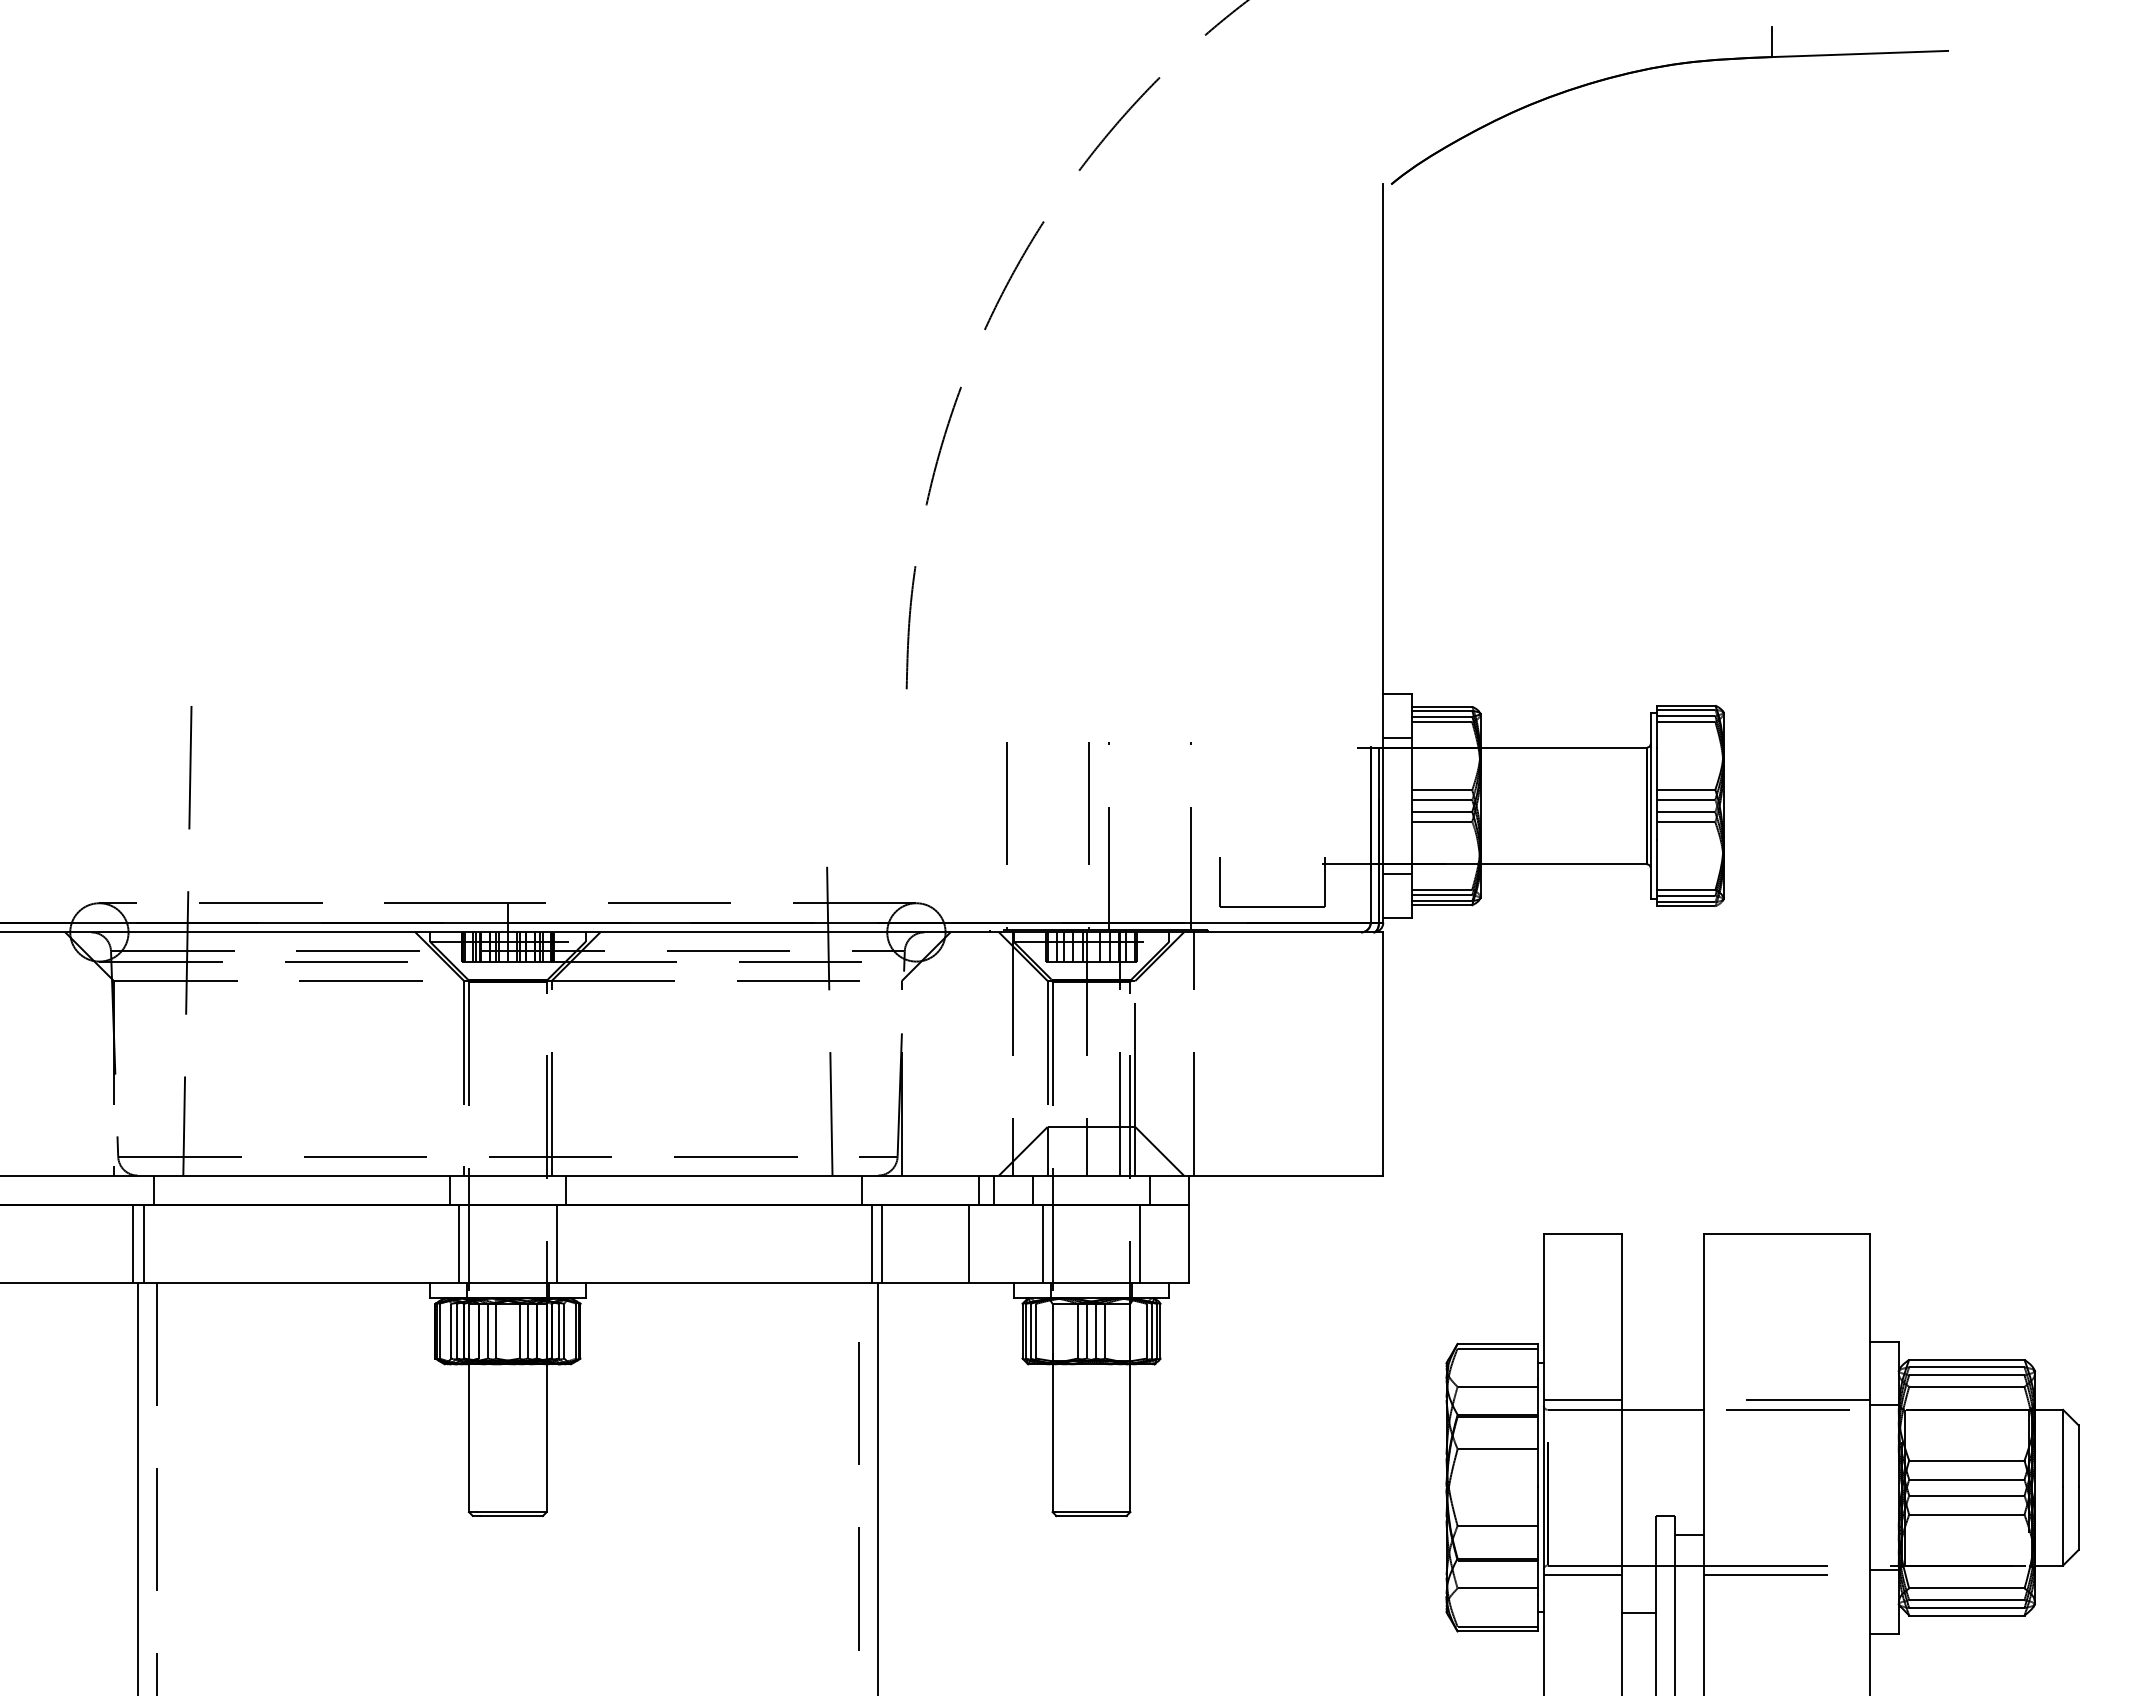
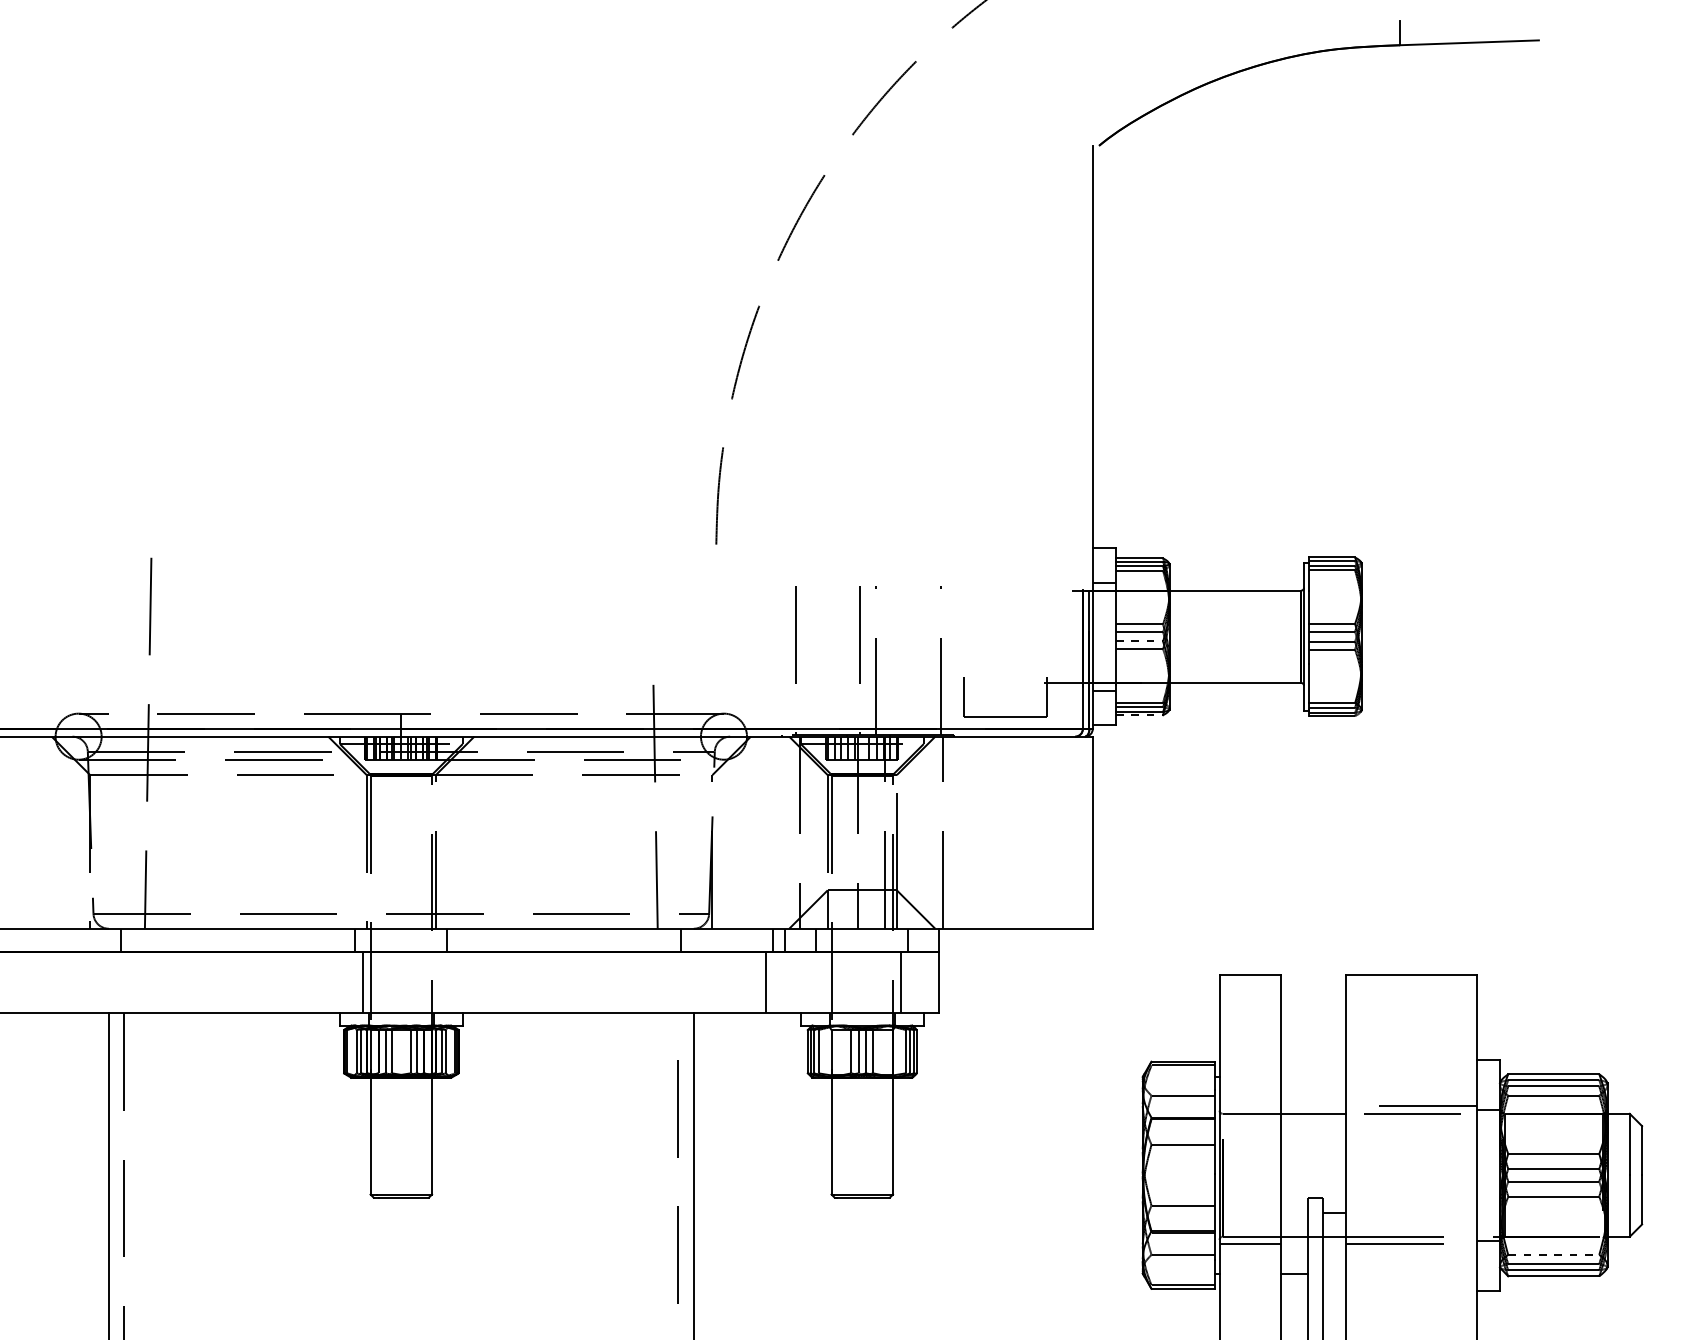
line: (1442, 811) -> (1139, 641), solid -> dashed
line: (1442, 905) -> (1139, 715), solid -> dashed
line: (133, 1243) -> (105, 982), removed
line: (143, 1243) -> (113, 982), removed
line: (556, 1243) -> (439, 982), removed
line: (871, 1243) -> (688, 982), removed
line: (882, 1243) -> (697, 982), removed
line: (1042, 1243) -> (823, 982), removed
line: (1582, 1400) -> (1250, 1106), removed
line: (1966, 1588) -> (1553, 1254), solid -> dashed

